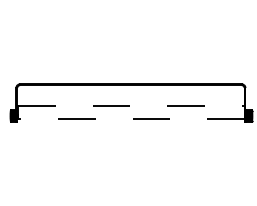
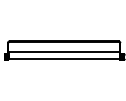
line: (131, 107) -> (64, 52), dashed -> solid
line: (131, 119) -> (64, 58), dashed -> solid

